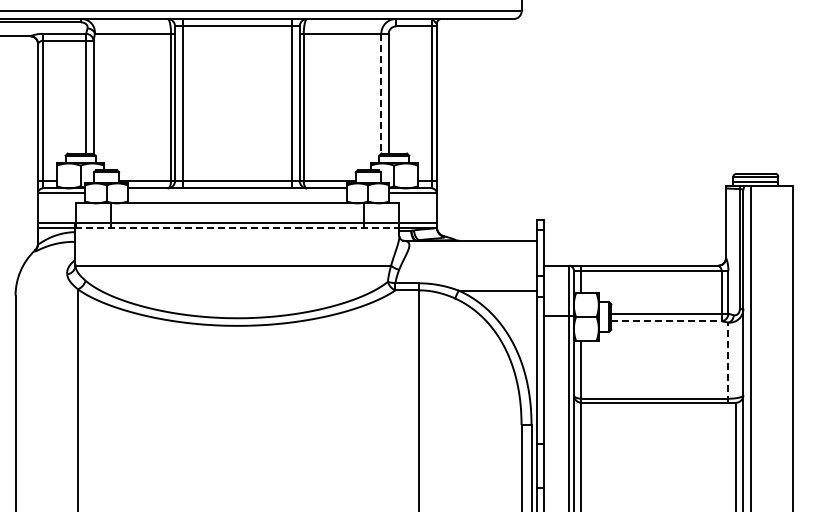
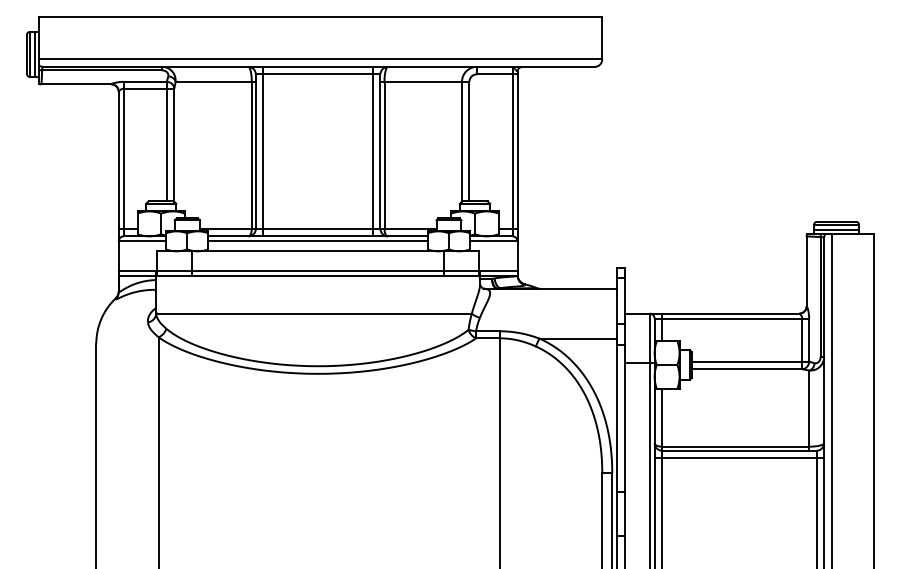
line: (381, 93) -> (462, 141), dashed -> solid
line: (236, 193) -> (317, 241), added
line: (237, 228) -> (318, 276), dashed -> solid
line: (666, 321) -> (747, 369), dashed -> solid
line: (728, 362) -> (809, 410), dashed -> solid
line: (658, 410) -> (739, 458), added

